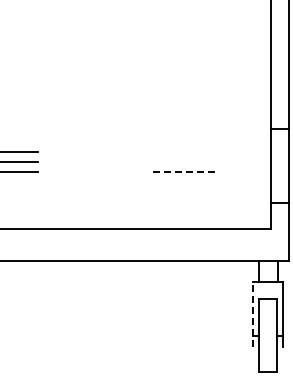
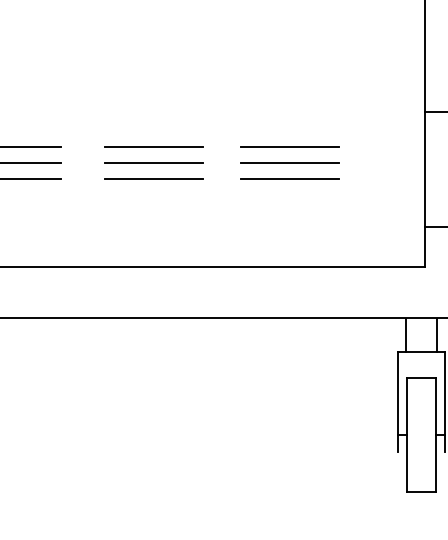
line: (97, 151) -> (154, 146), added
line: (183, 151) -> (288, 146), added
line: (97, 162) -> (154, 163), added
line: (183, 162) -> (288, 163), added
line: (97, 171) -> (154, 177), added
line: (183, 172) -> (288, 179), dashed -> solid
line: (253, 314) -> (398, 401), dashed -> solid

